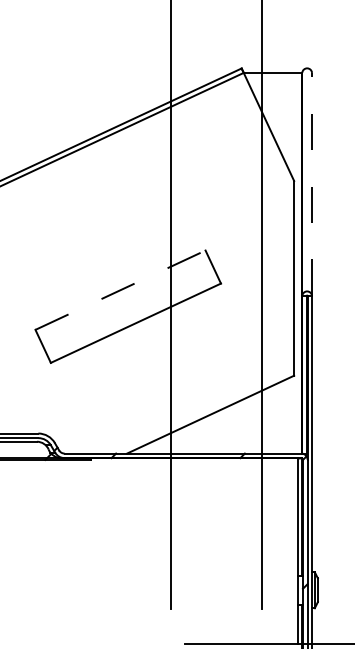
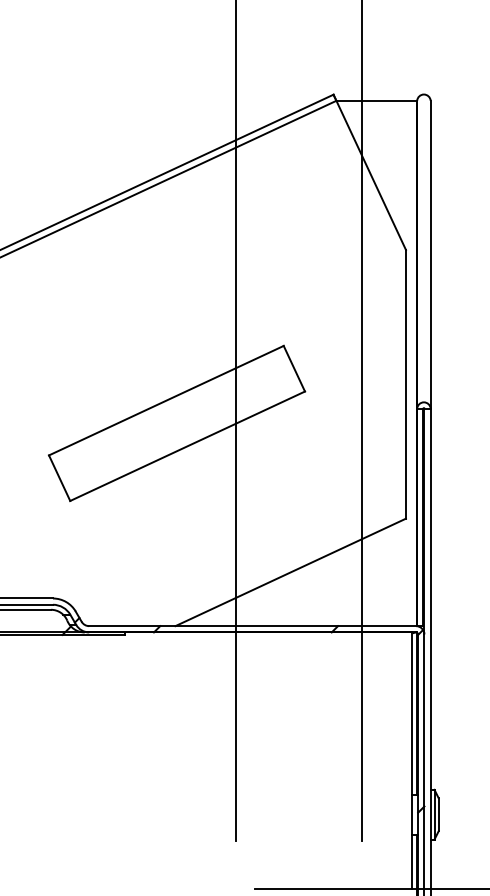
line: (312, 184) -> (431, 254), dashed -> solid
line: (120, 290) -> (166, 401), dashed -> solid

